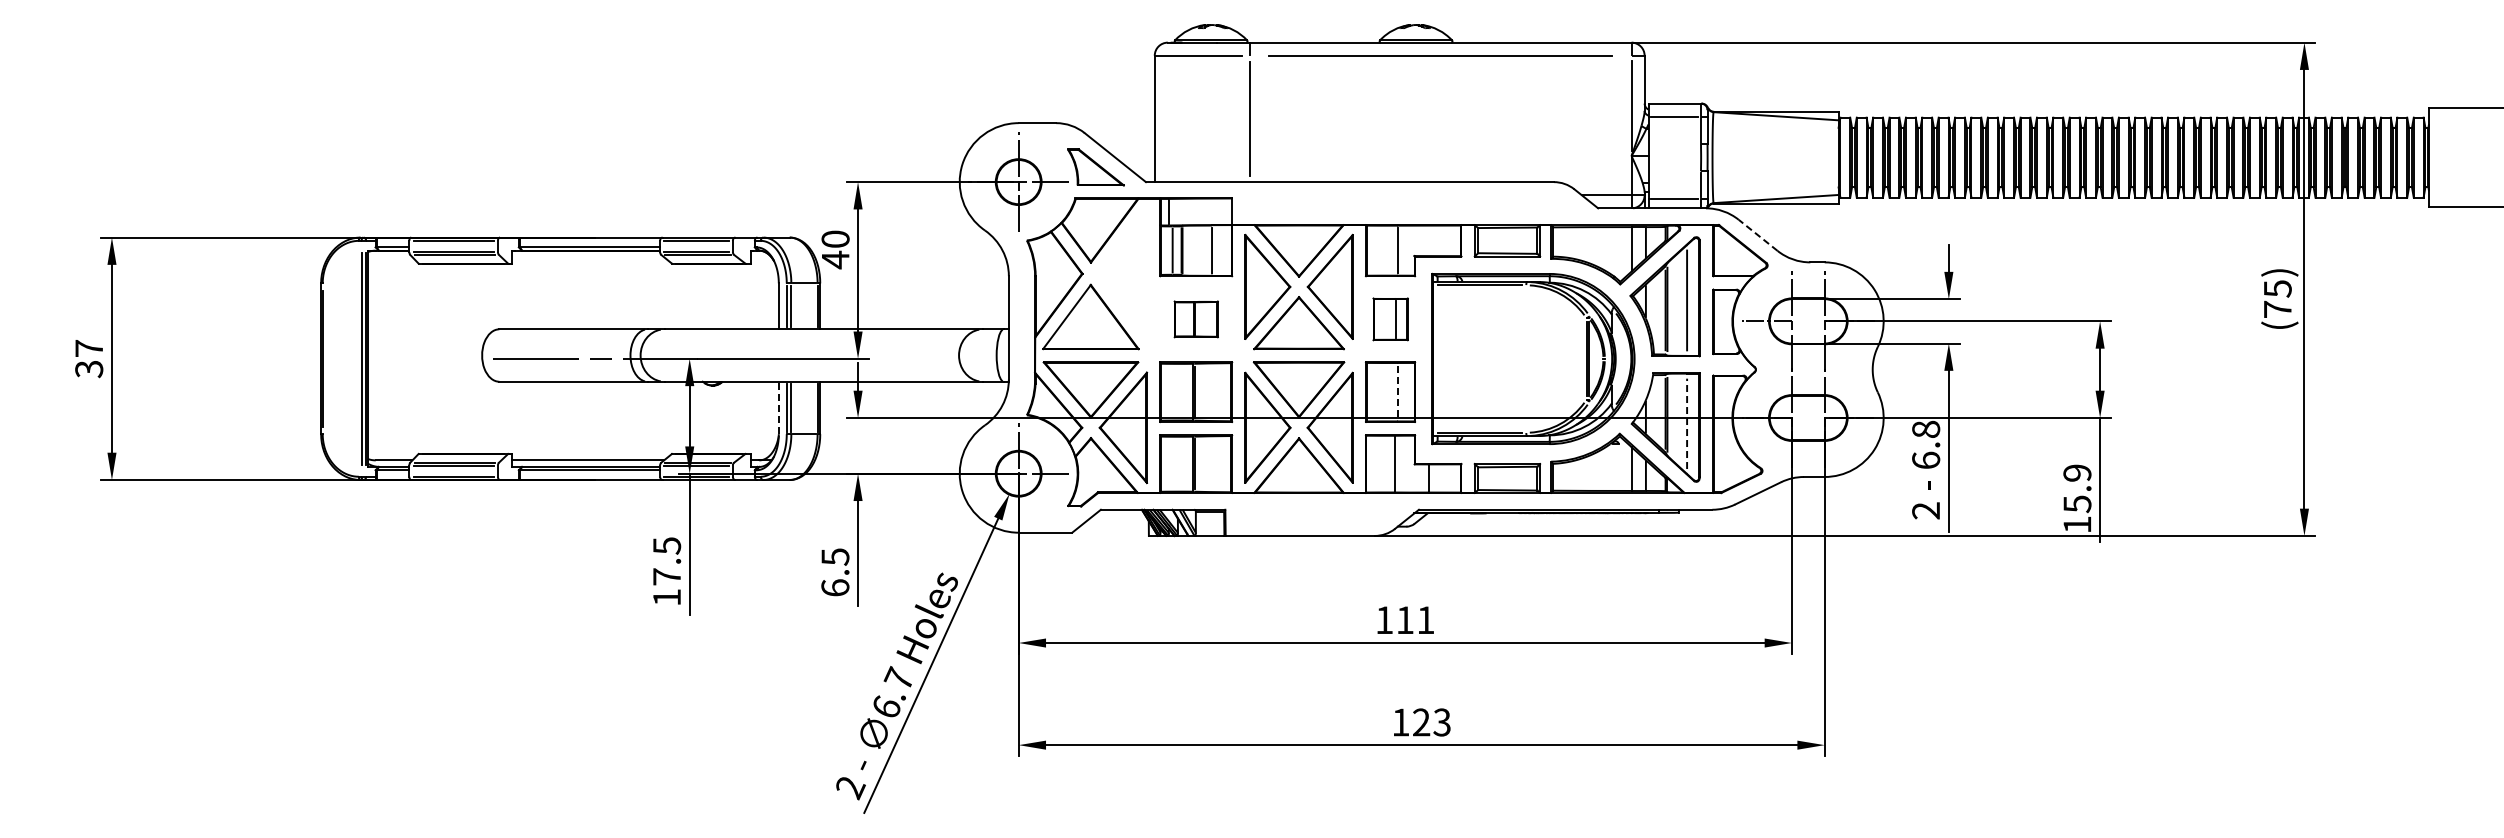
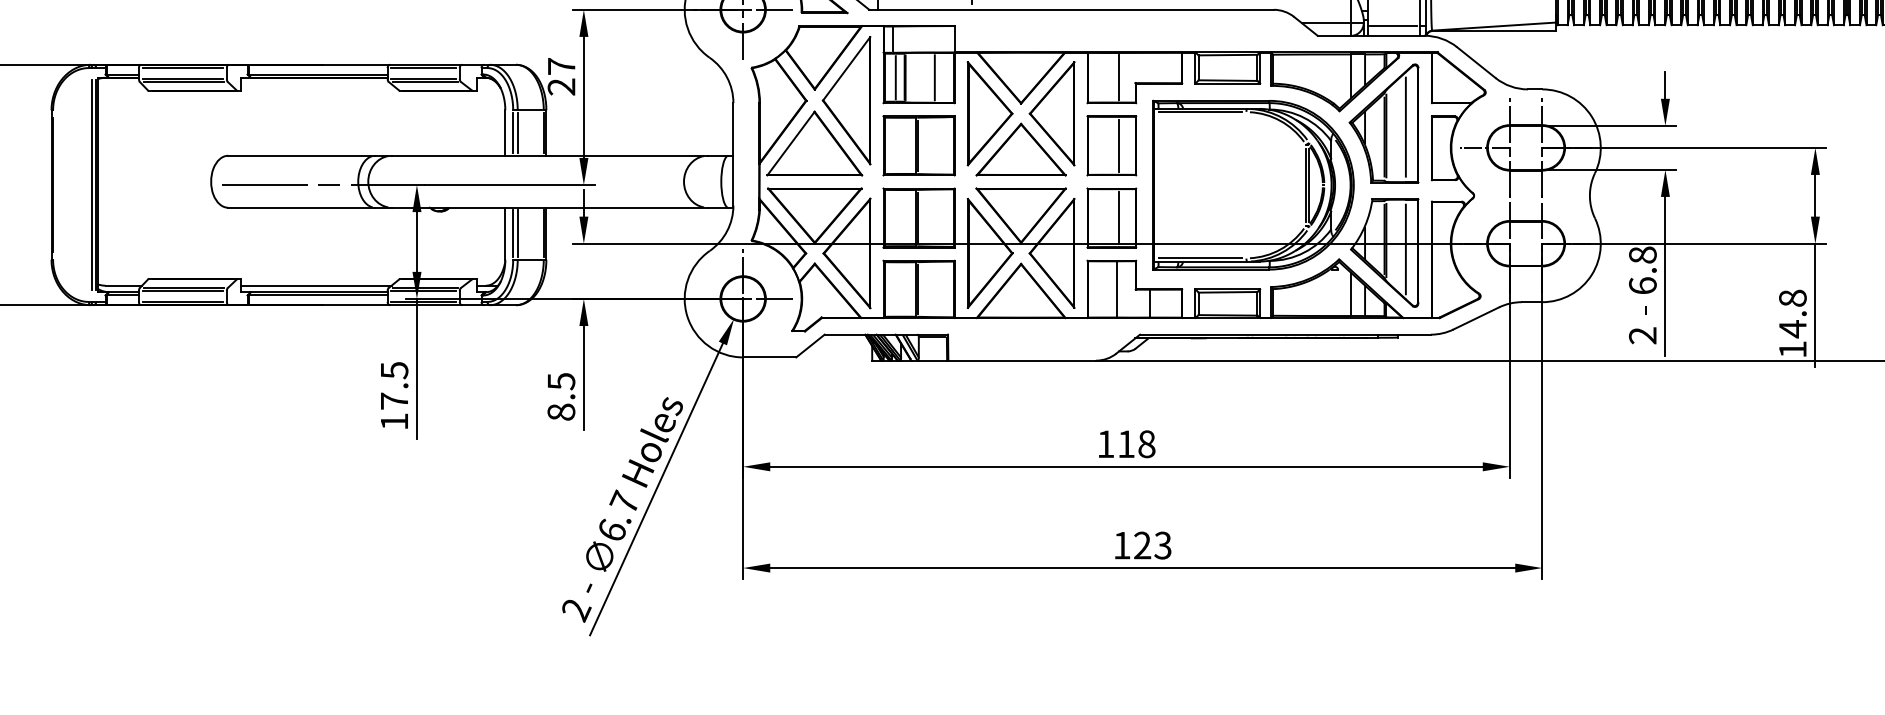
line: (1758, 235) -> (1476, 62), dashed -> solid
text: (835, 249) -> (561, 76), 40 -> 27
part: (1122, 273) -> (846, 100), added
part: (1196, 319) -> (919, 146), size x1.67
part: (1390, 319) -> (1111, 146), size x1.43
line: (1398, 392) -> (1119, 218), dashed -> solid
line: (778, 407) -> (505, 233), dashed -> solid
line: (1687, 423) -> (1406, 249), dashed -> solid
text: (2077, 488) -> (1792, 313), 15.9 -> 14.8
text: (835, 587) -> (561, 411), 6.5 -> 8.5
text: (1425, 620) -> (1146, 444), 111 -> 118

